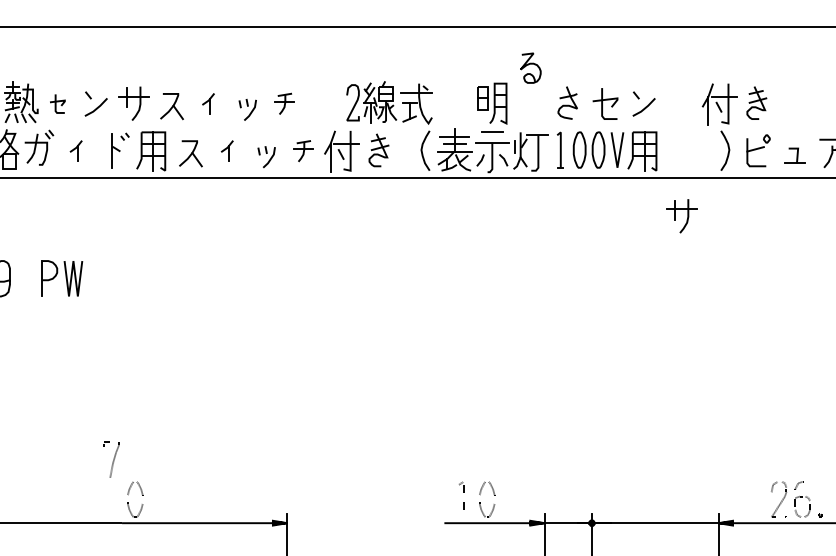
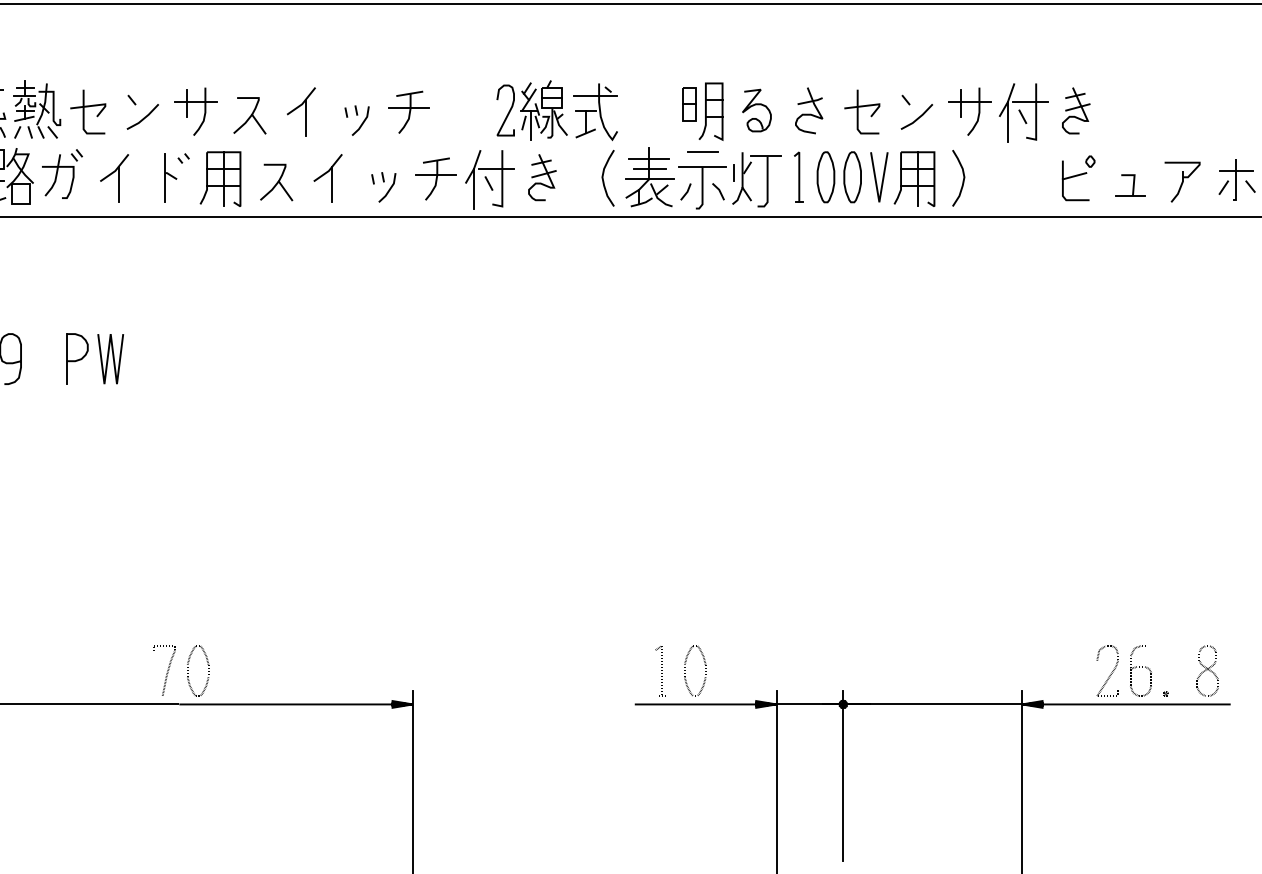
curve: (530, 64) -> (756, 105), moved
part: (57, 103) -> (88, 111), size x1.67
part: (208, 103) -> (301, 111), size x1.67
part: (284, 103) -> (408, 111), size x1.43
part: (76, 150) -> (114, 178), size x1.67
part: (226, 150) -> (327, 178), size x1.67
part: (303, 150) -> (435, 178), size x1.43
curve: (727, 152) -> (962, 180), moved
part: (675, 216) -> (961, 111), moved
curve: (113, 459) -> (167, 670), moved

